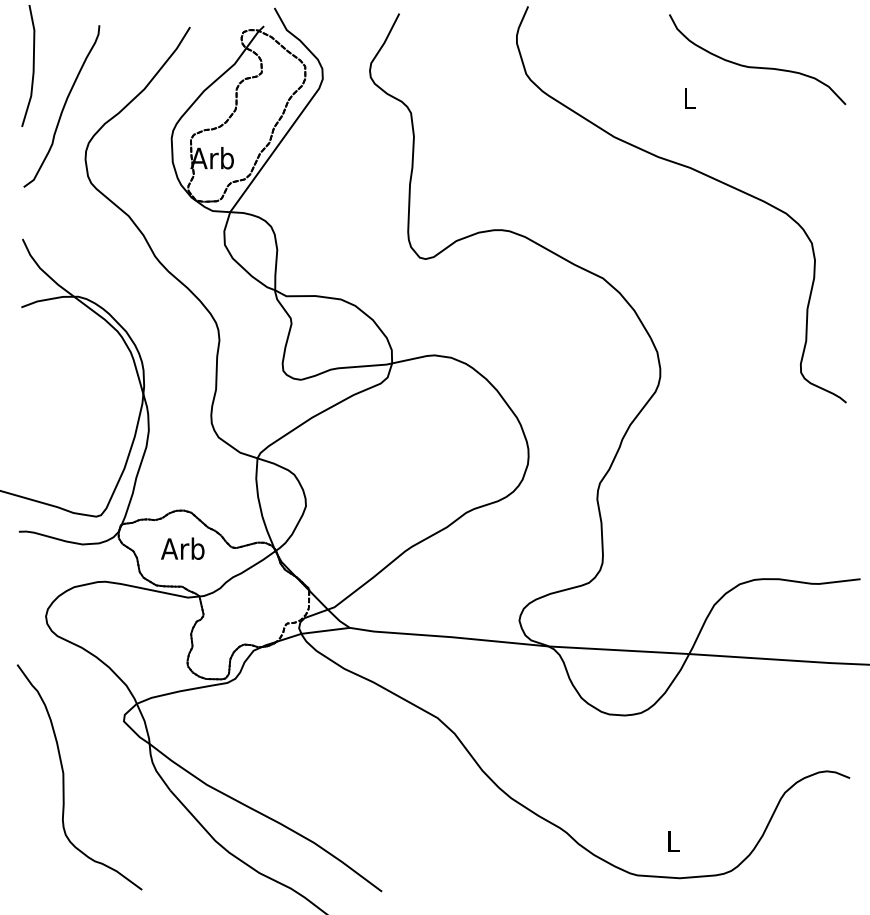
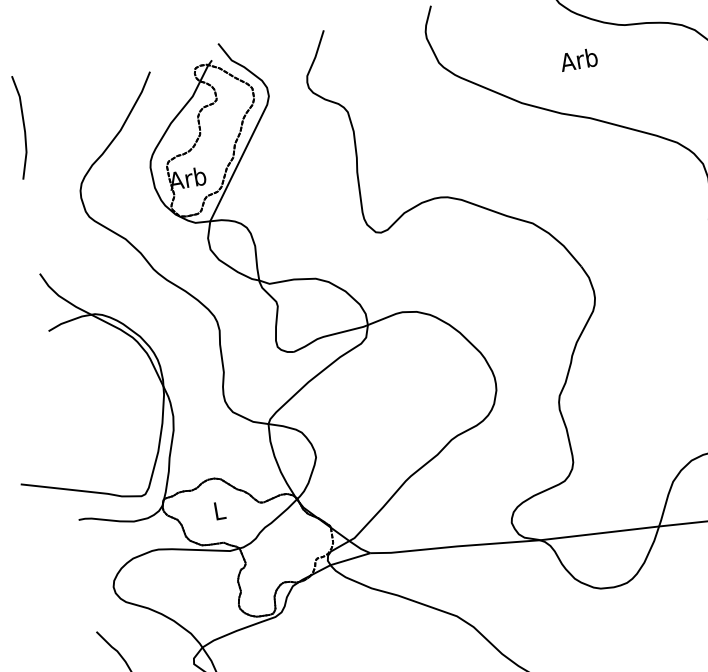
text: (688, 98) -> (578, 60), L -> Arb
curve: (62, 107) -> (54, 157), removed
text: (182, 548) -> (218, 510), Arb -> L

